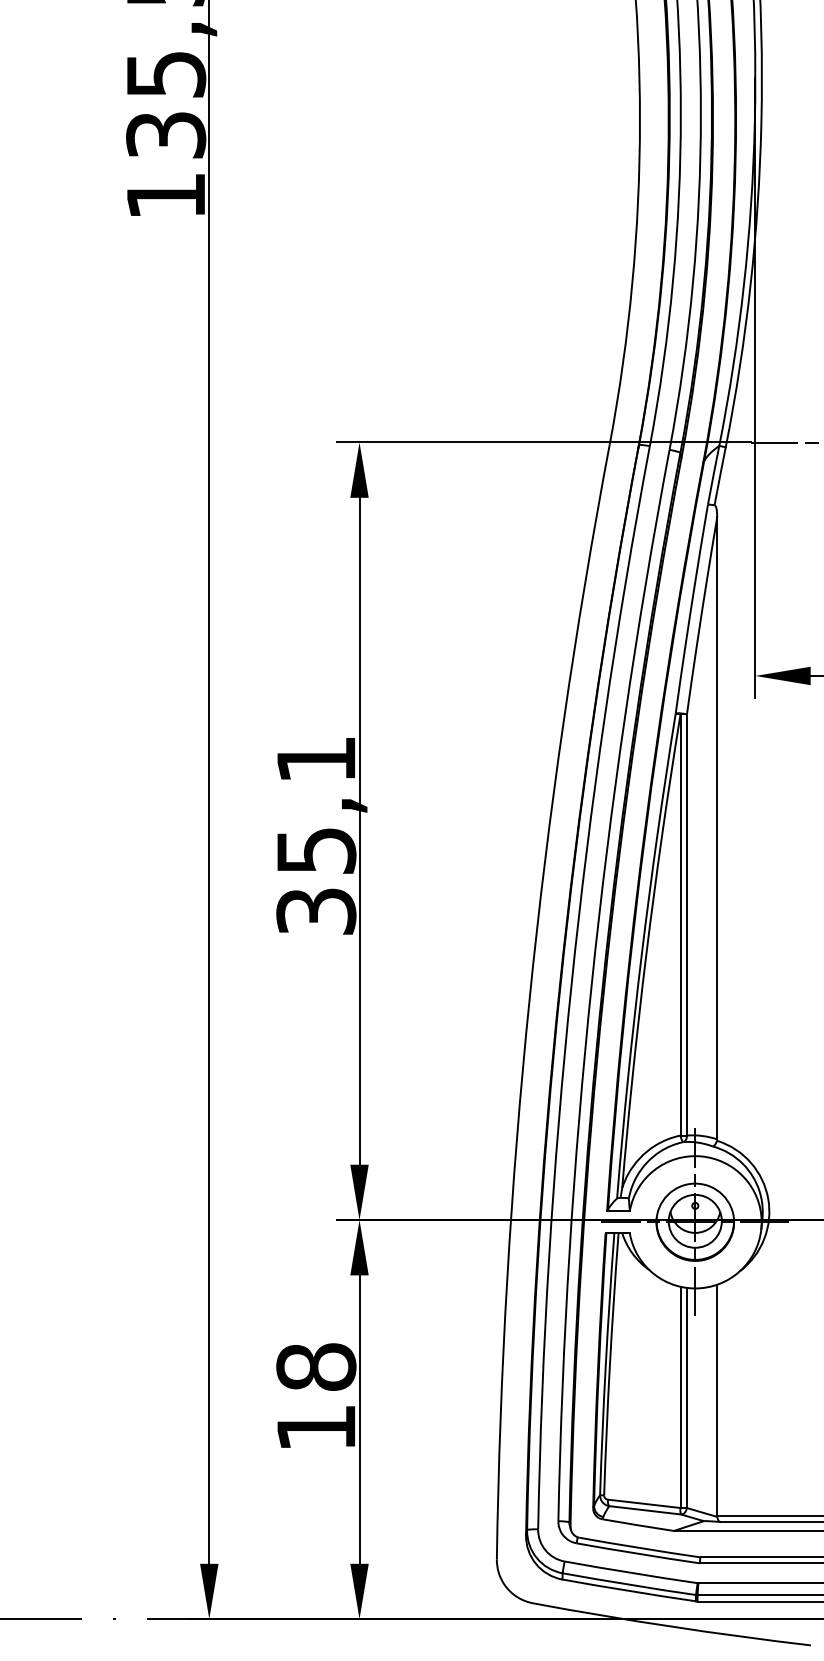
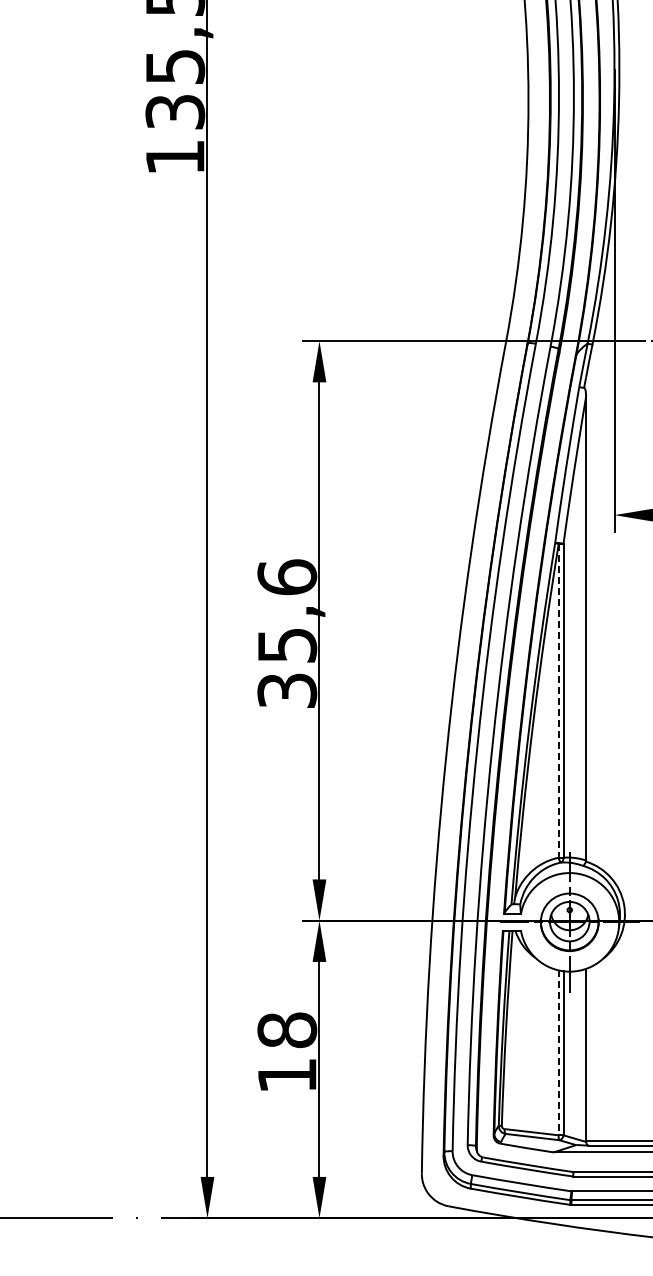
text: (316, 759) -> (287, 577), 35,1 -> 35,6
line: (680, 924) -> (558, 700), solid -> dashed
line: (680, 1398) -> (558, 1053), solid -> dashed

